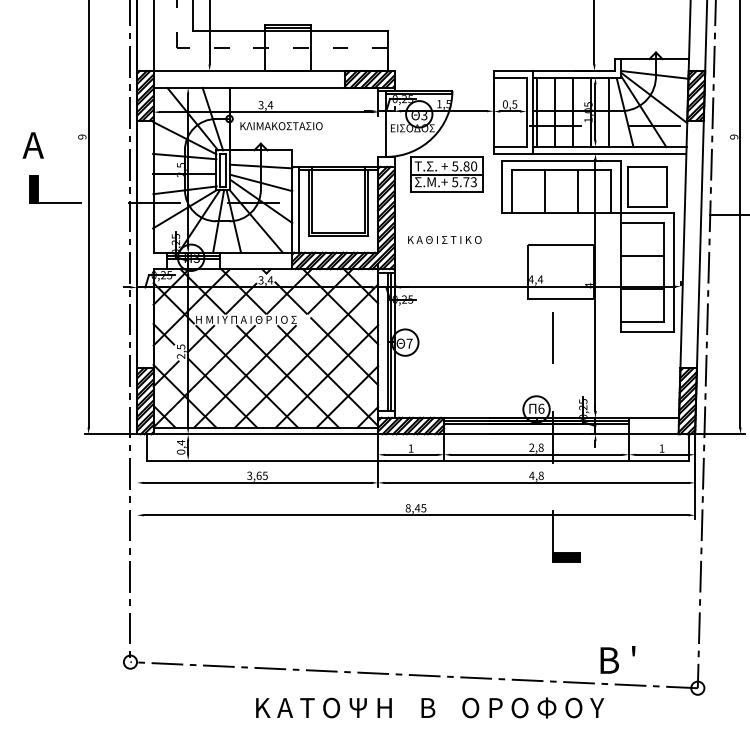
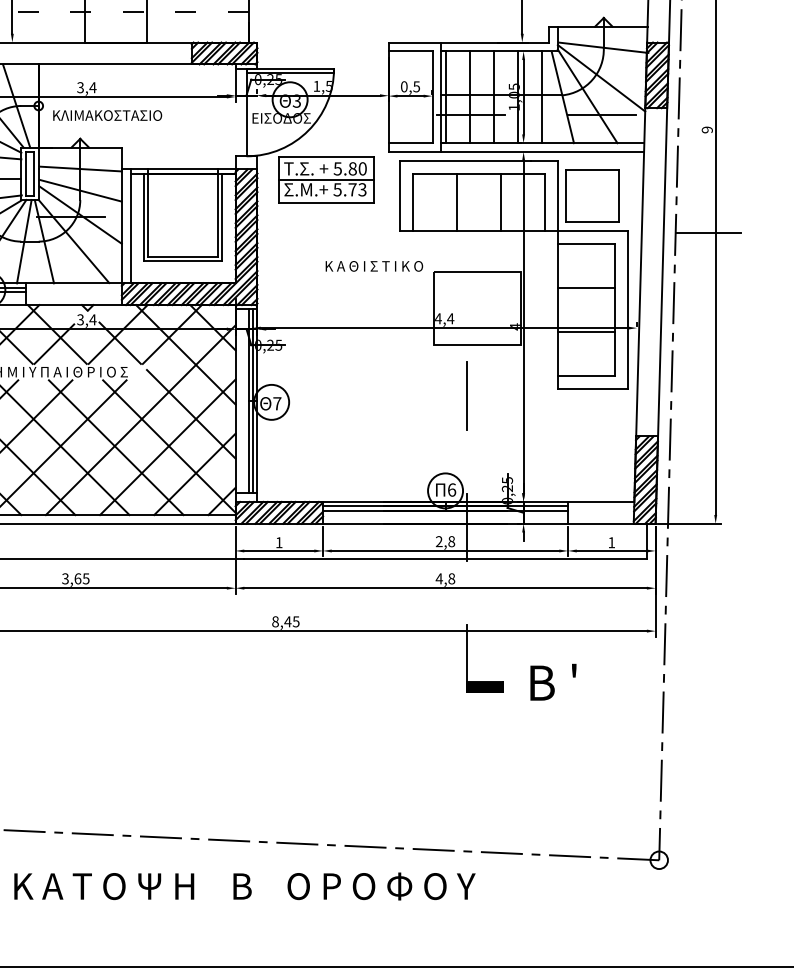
text: (444, 239) -> (373, 265), moved
text: (617, 659) -> (552, 681), moved
text: (430, 707) -> (245, 885), moved

